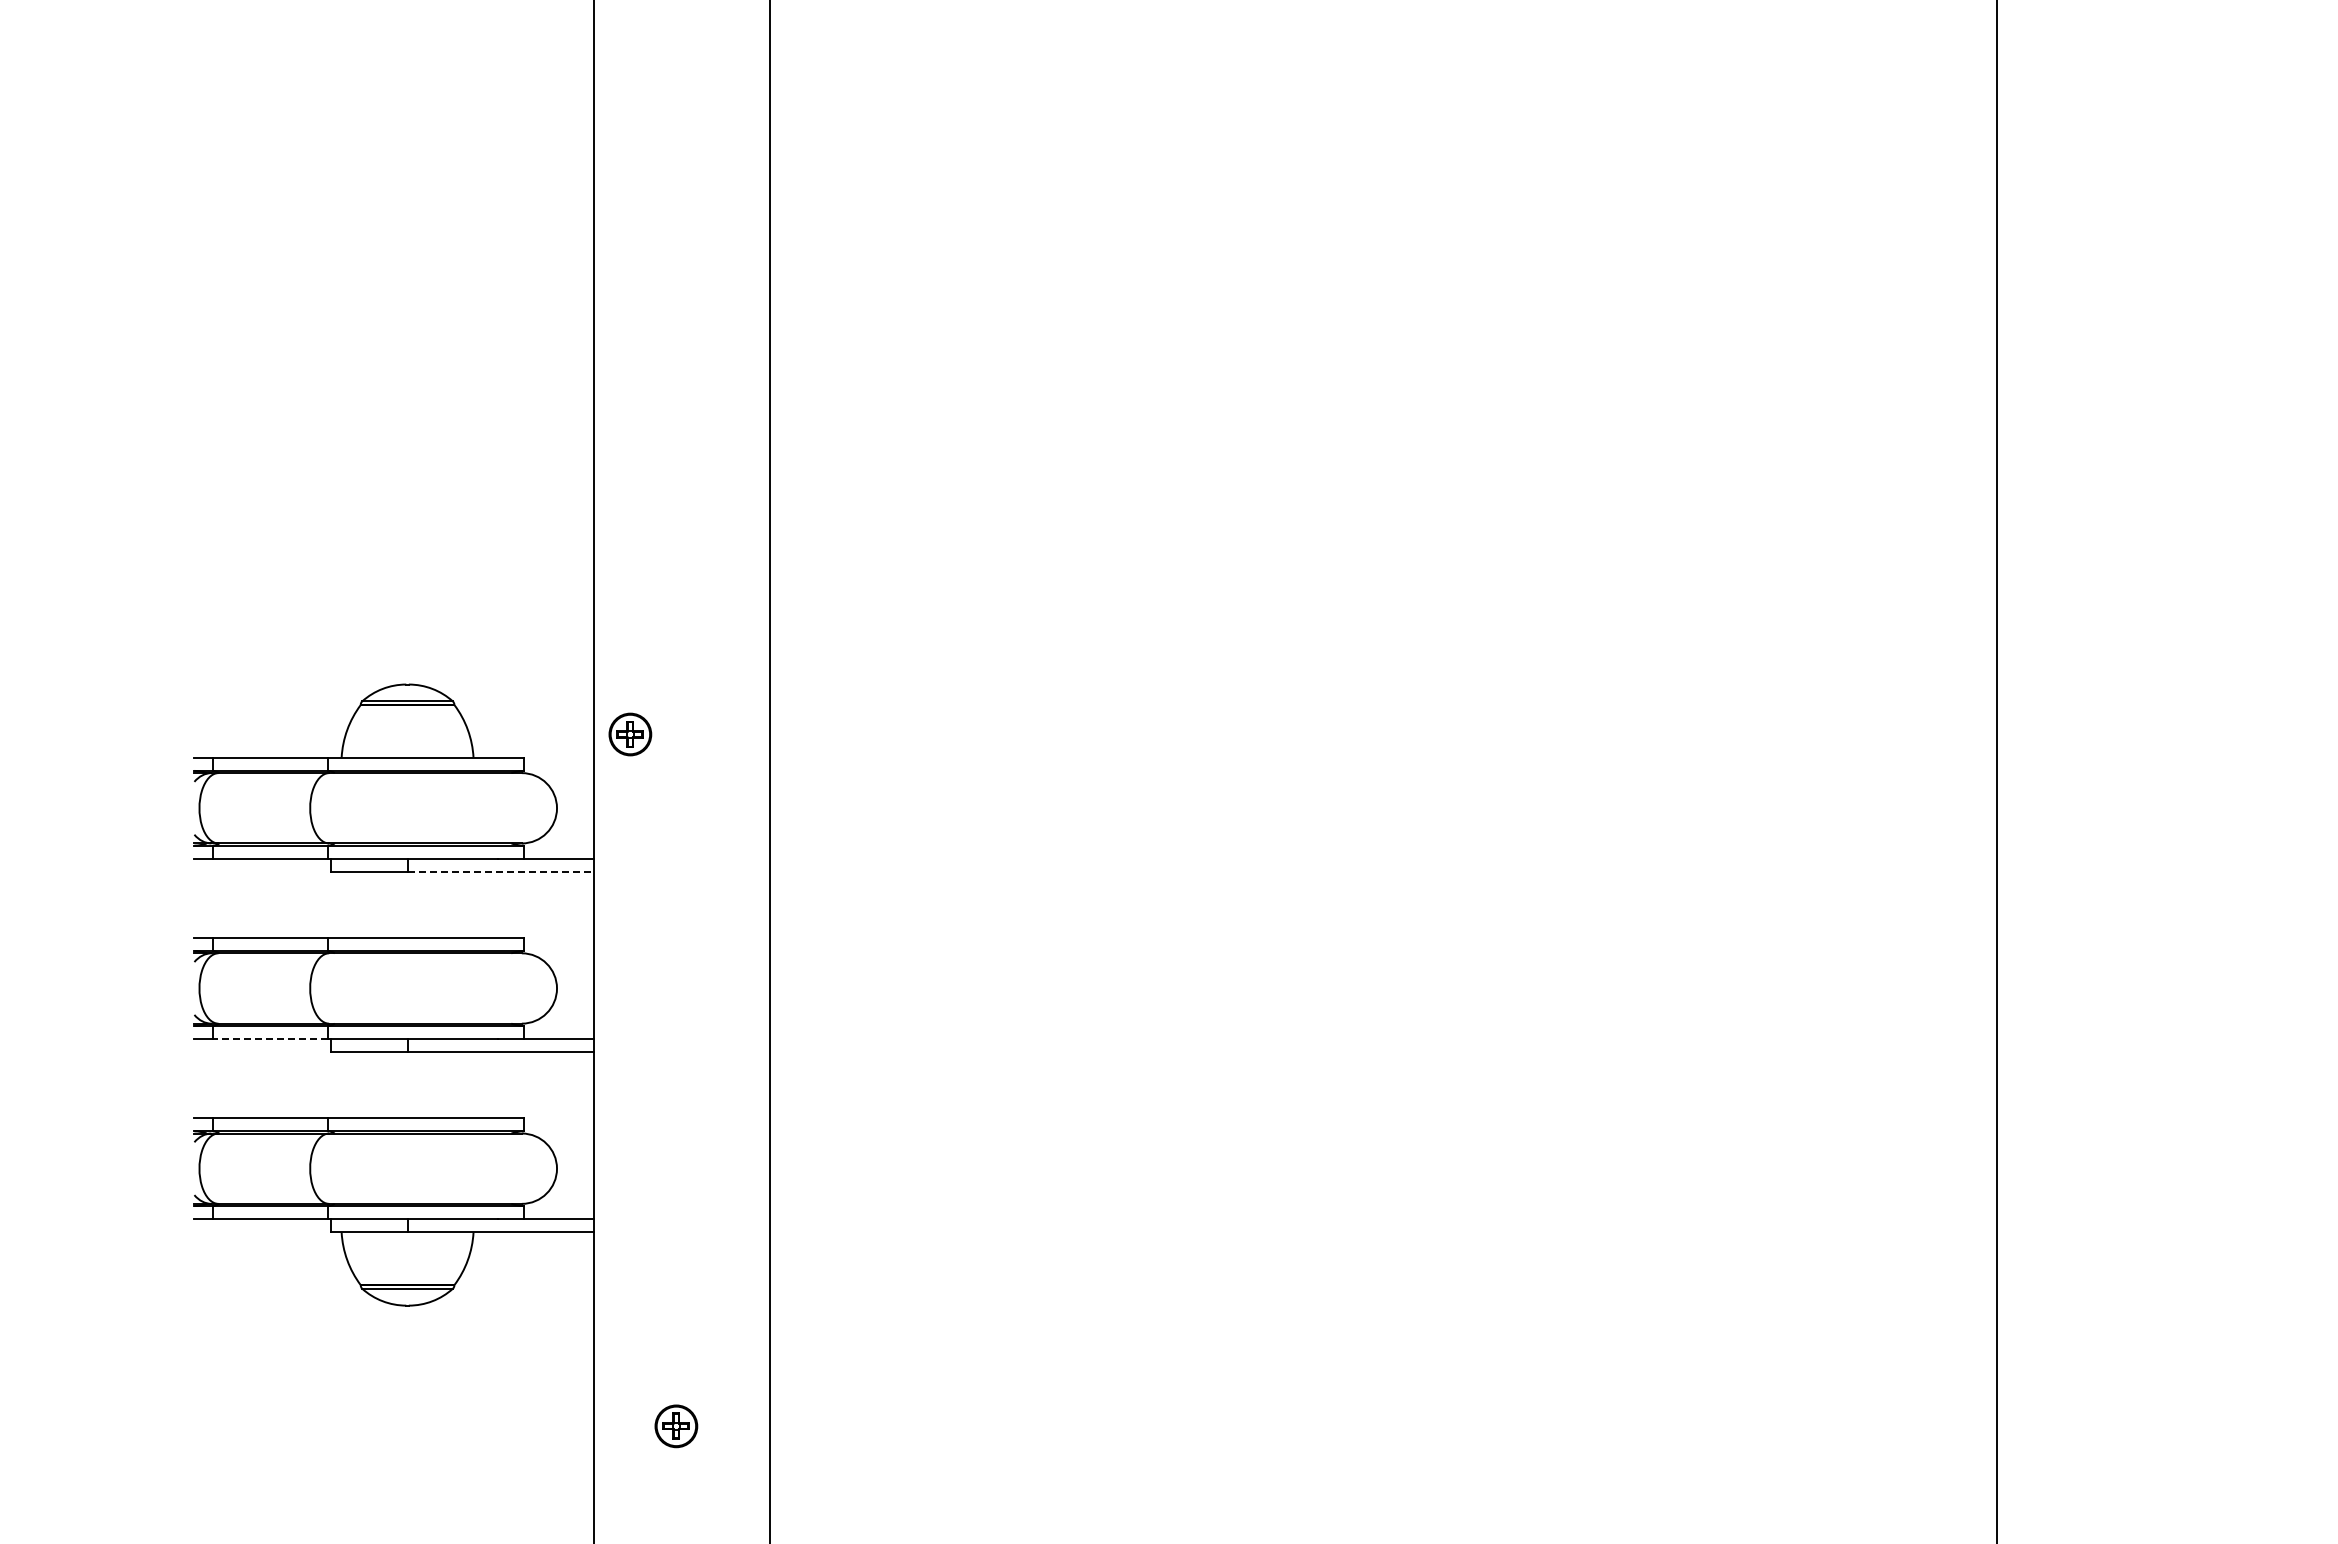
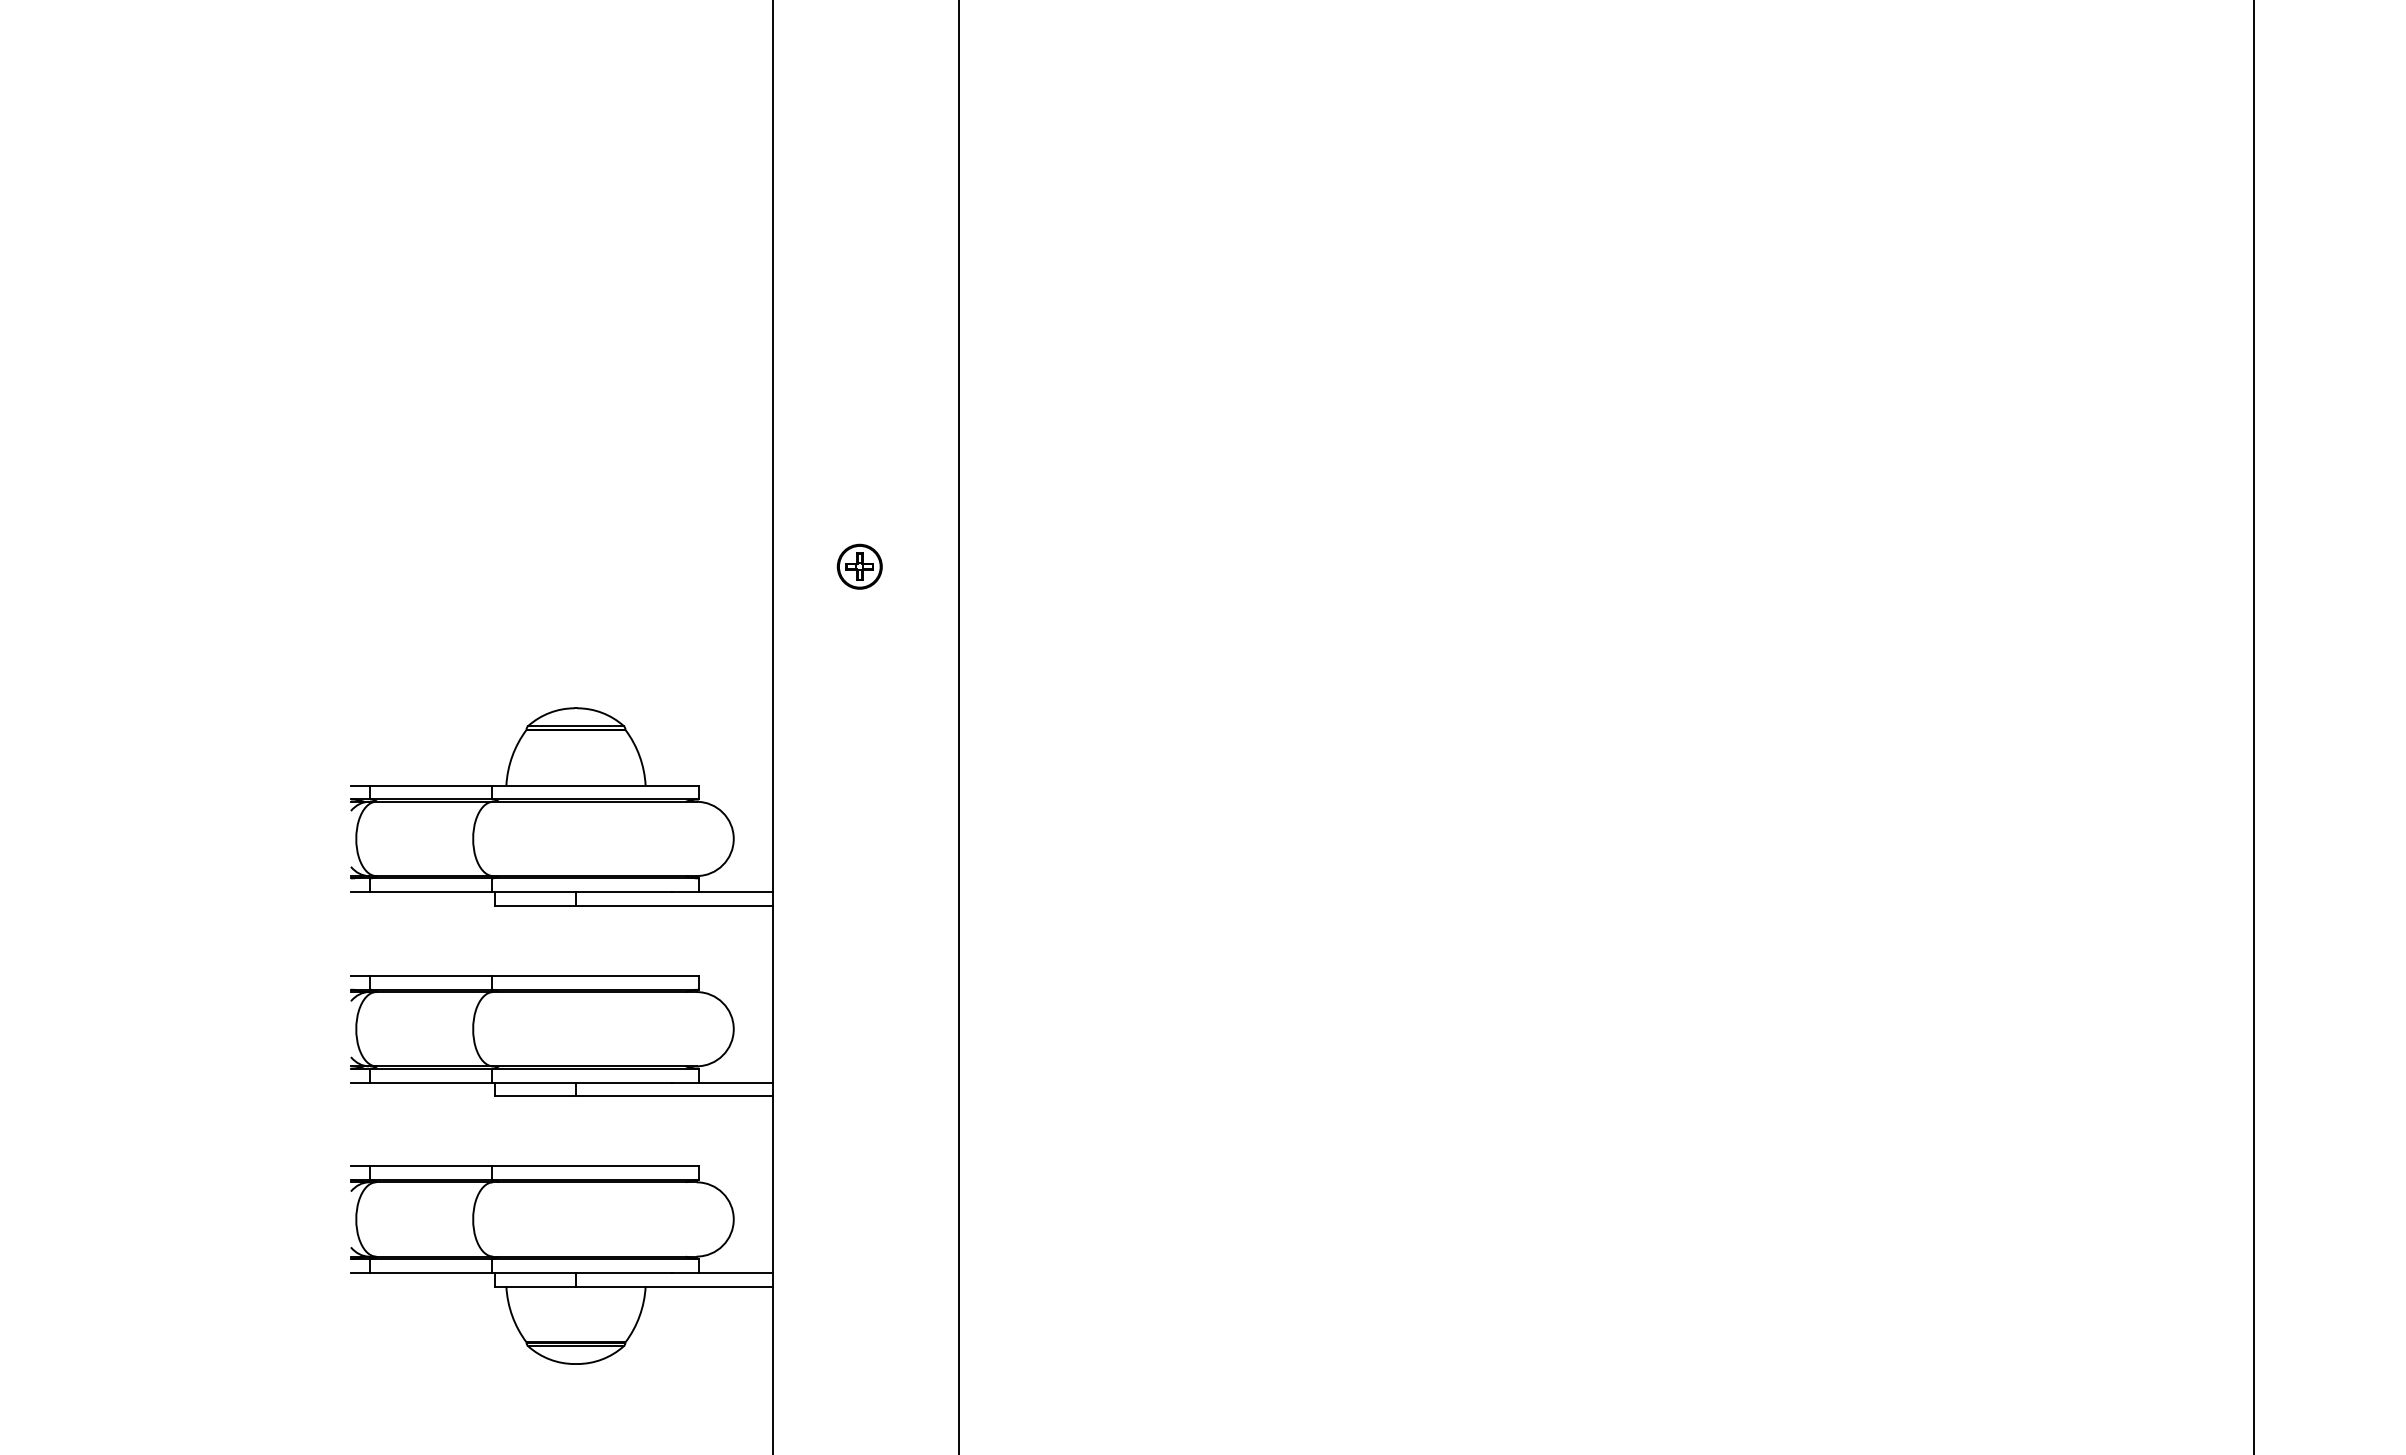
part: (630, 734) -> (859, 566), moved
line: (501, 872) -> (675, 906), dashed -> solid
line: (270, 1039) -> (431, 1083), dashed -> solid

